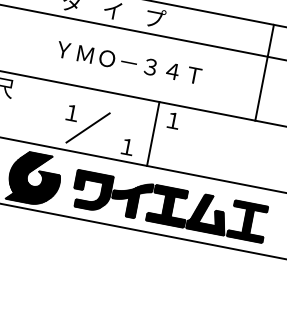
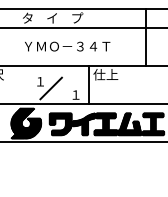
text: (183, 122) -> (105, 74), １ -> 仕上

